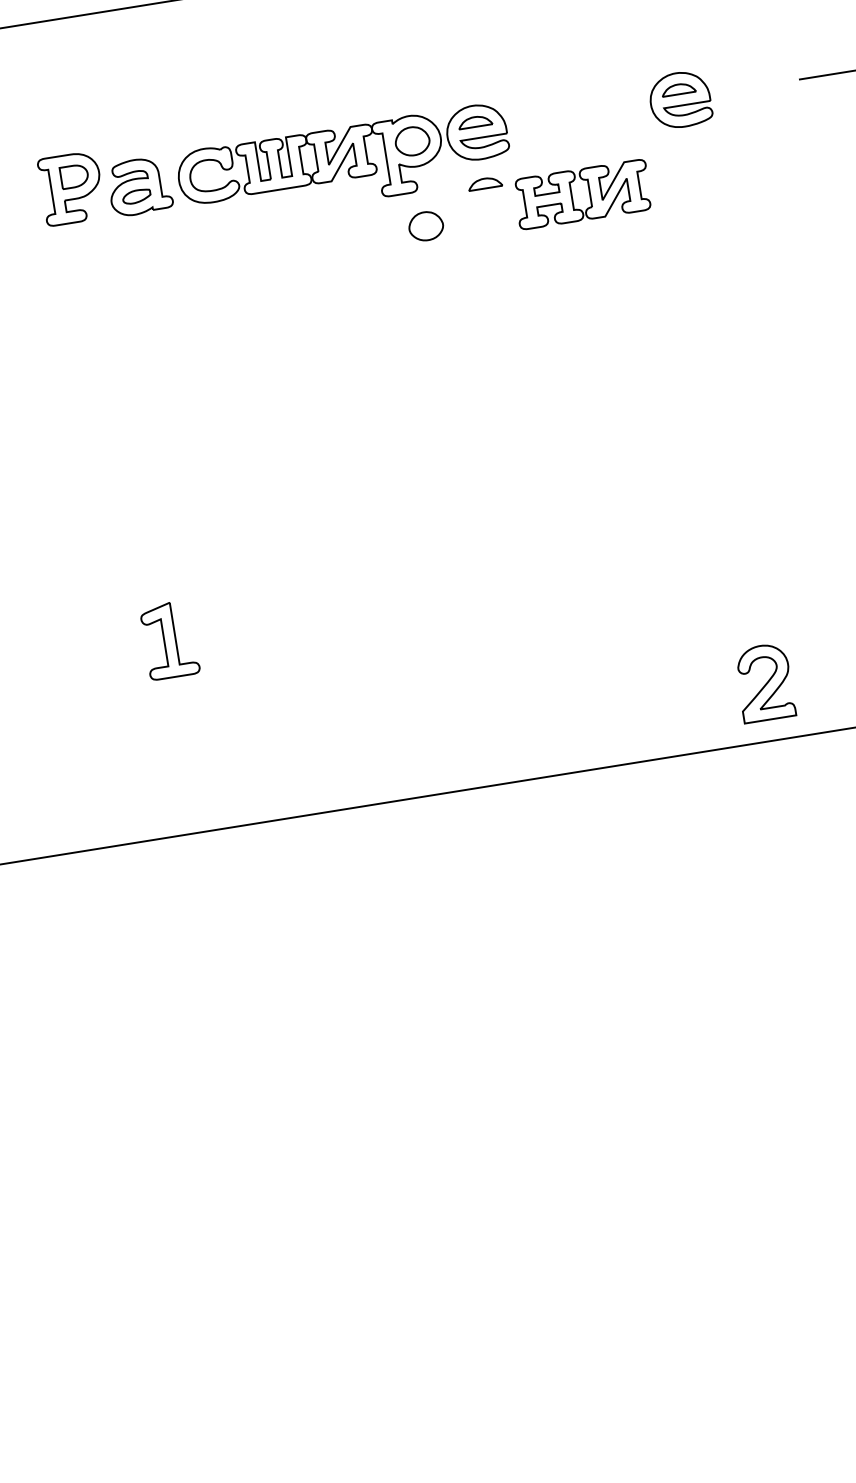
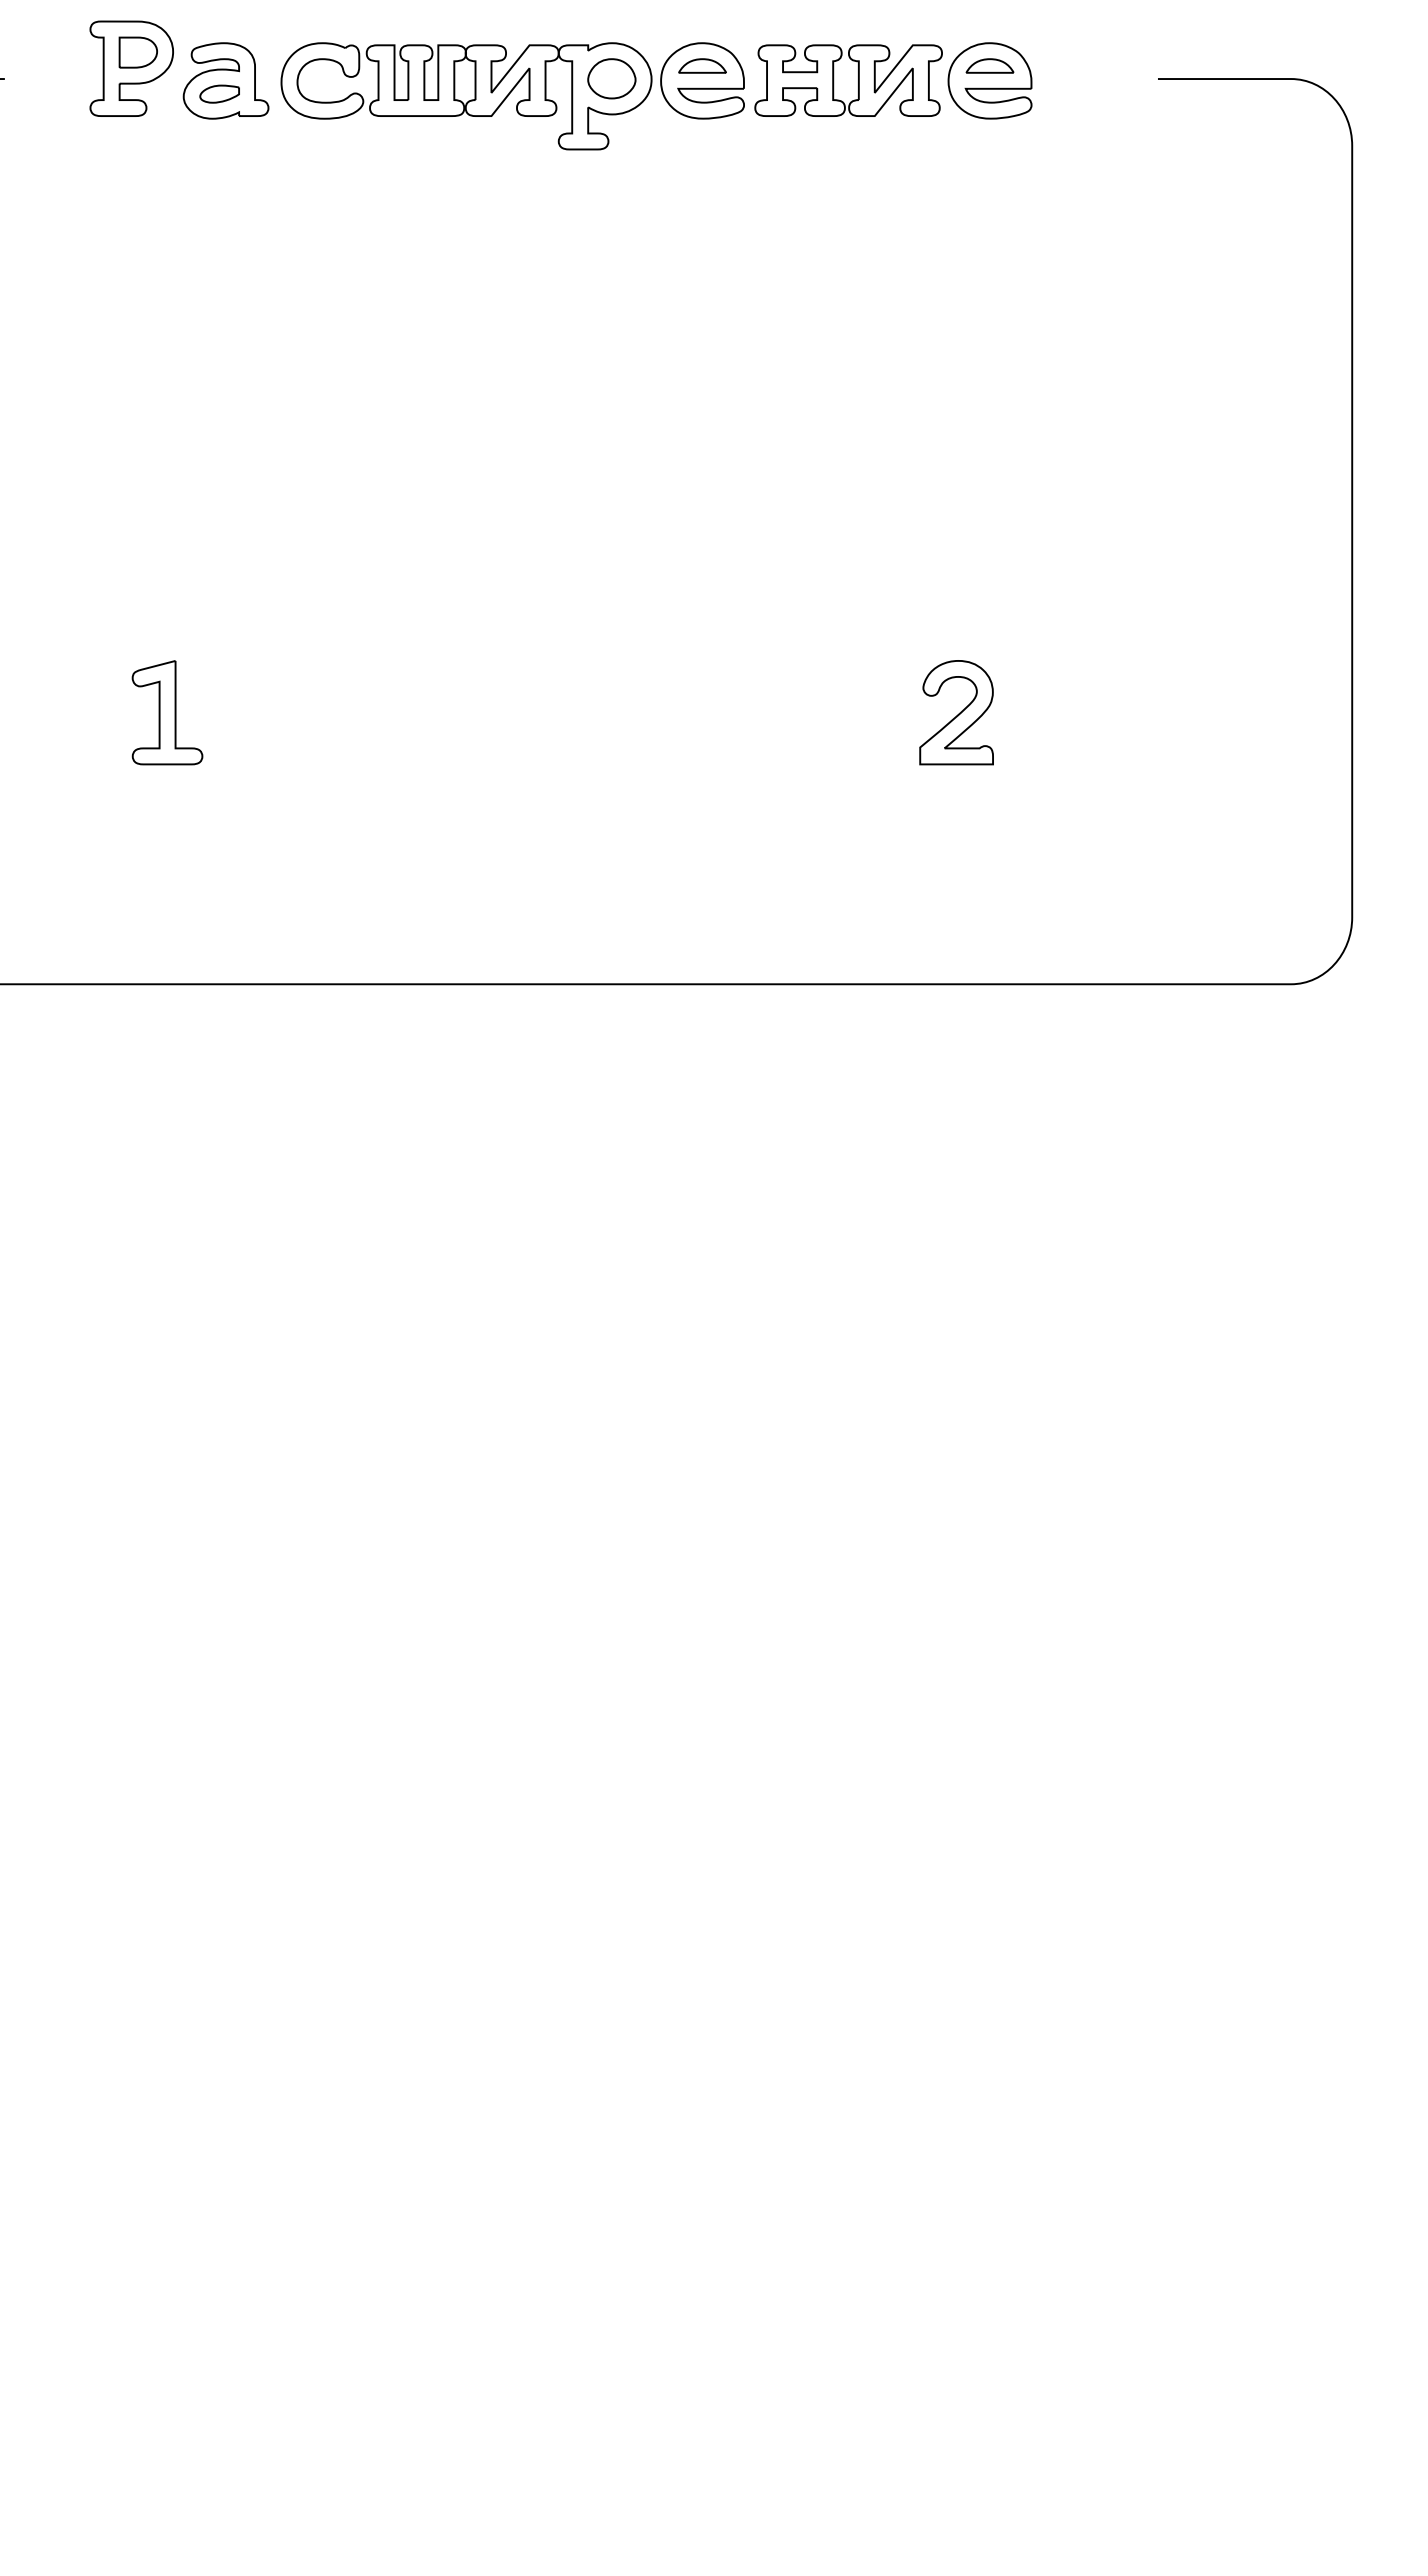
part: (485, 183) -> (702, 152), removed
part: (589, 193) -> (858, 80), moved
part: (425, 226) -> (611, 198), removed
part: (764, 682) -> (956, 712), moved

